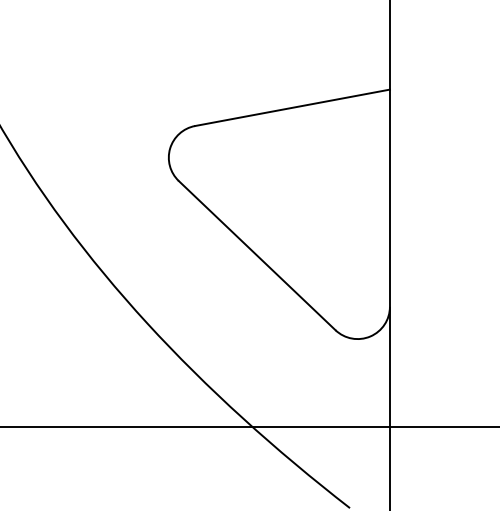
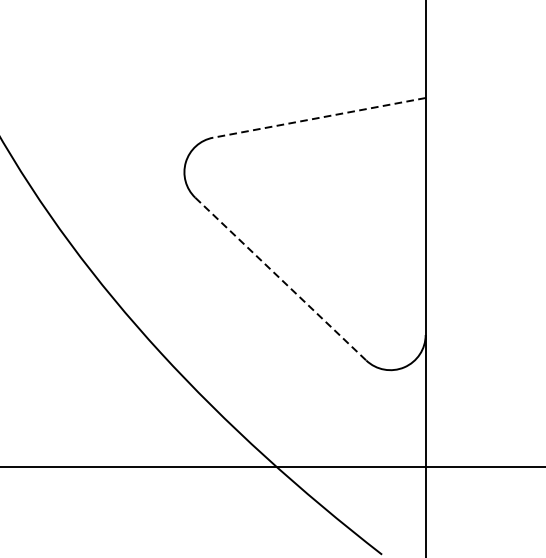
line: (292, 107) -> (319, 117), solid -> dashed
line: (257, 255) -> (281, 279), solid -> dashed

